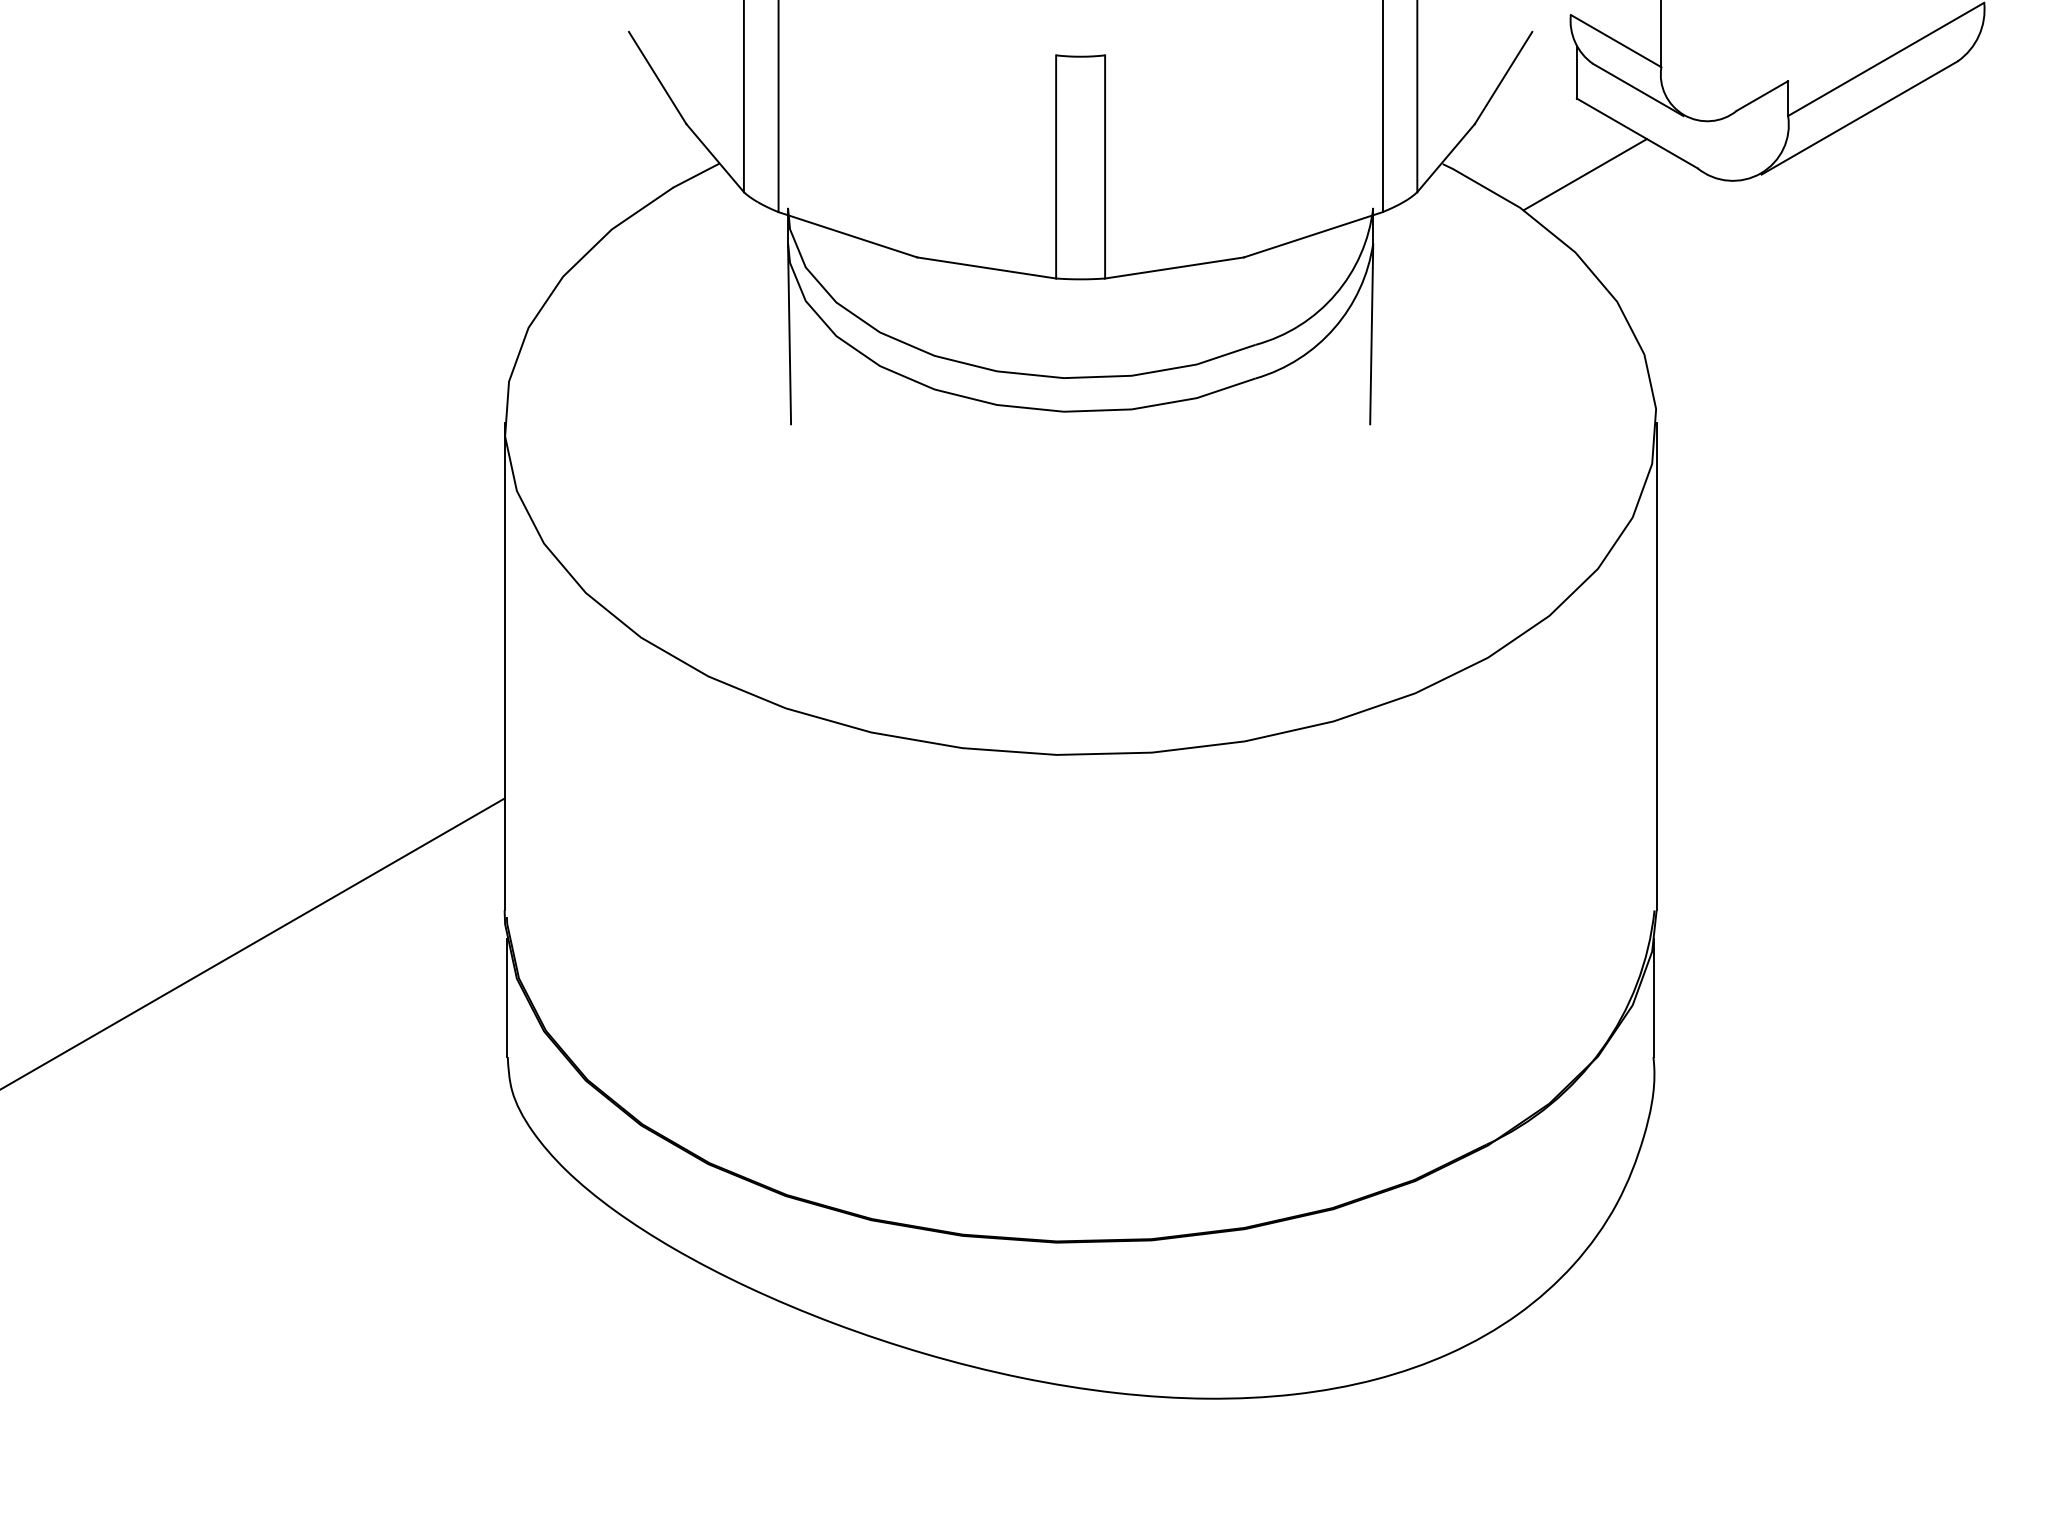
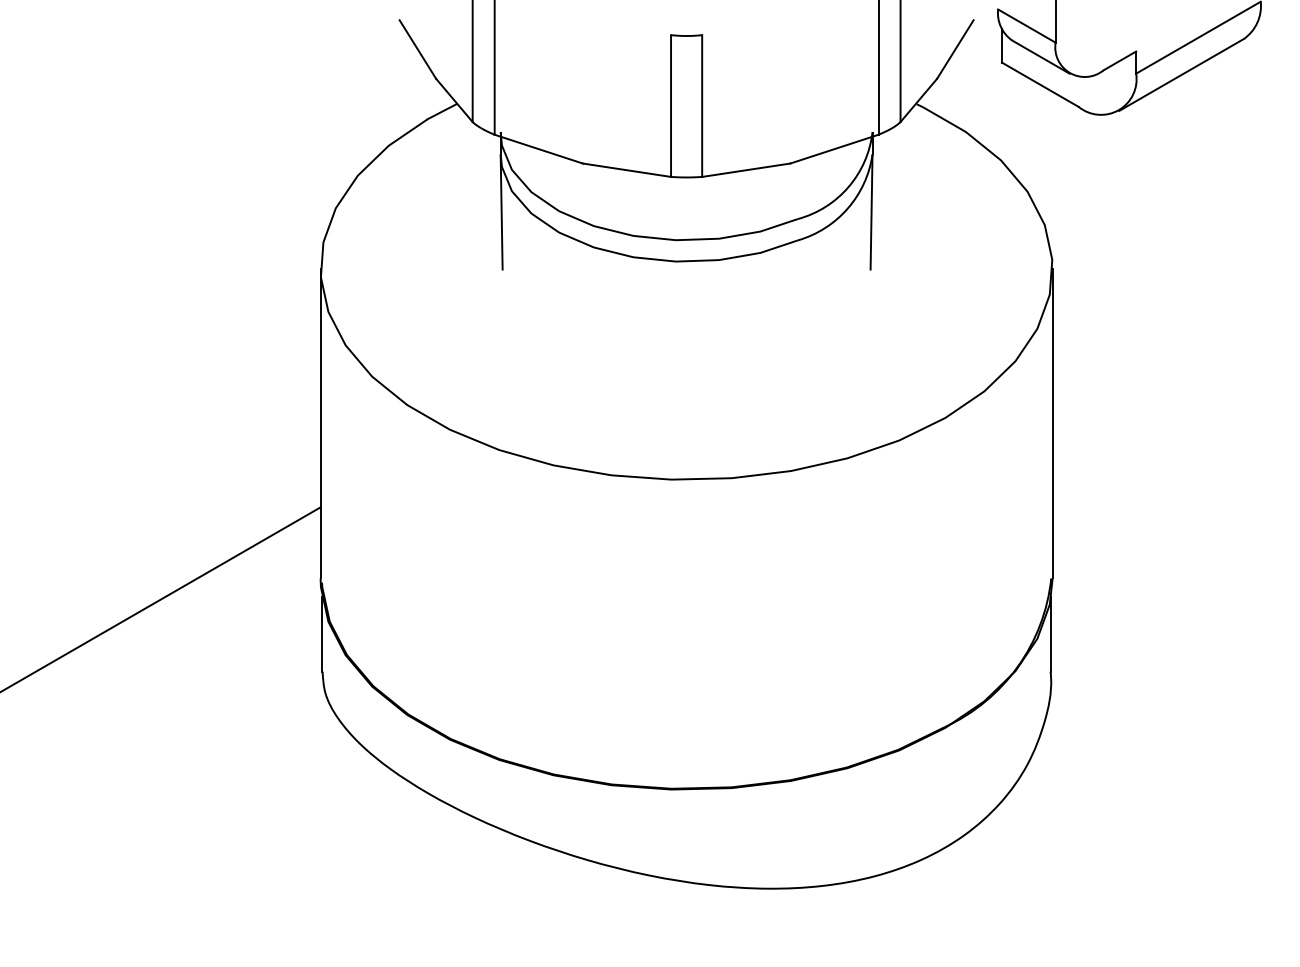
line: (1585, 173) -> (1007, 110), removed

